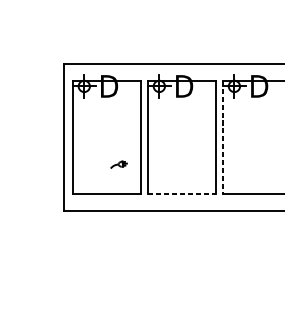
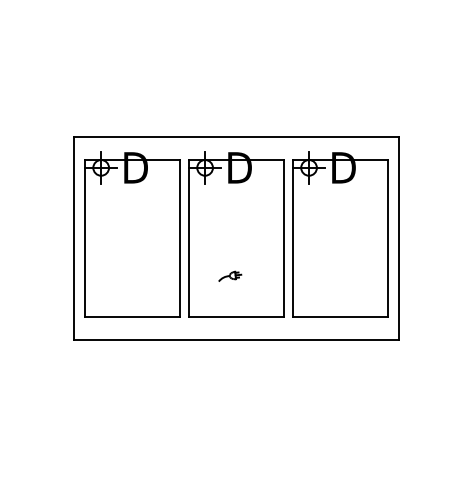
line: (223, 137) -> (293, 238), dashed -> solid
part: (119, 164) -> (230, 275), moved
line: (182, 193) -> (236, 316), dashed -> solid

